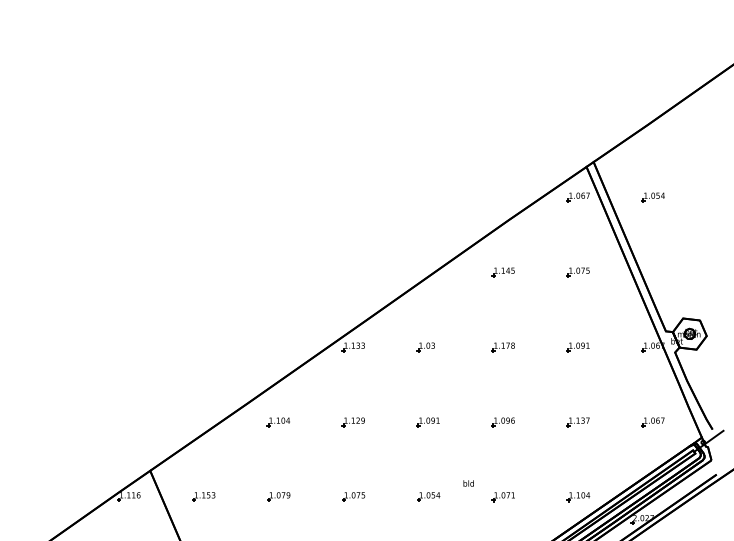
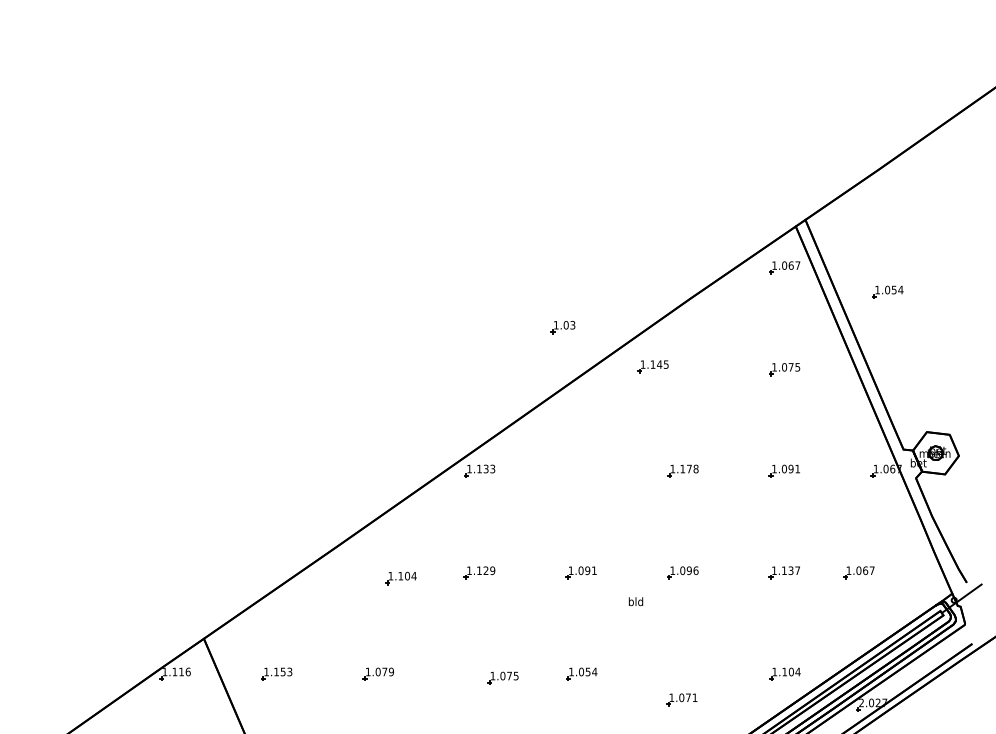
part: (652, 197) -> (886, 292), moved
part: (502, 272) -> (651, 367), moved
part: (425, 347) -> (562, 327), moved
part: (277, 422) -> (399, 578), moved
part: (652, 422) -> (858, 573), moved
text: (468, 483) -> (635, 601), moved
part: (353, 496) -> (502, 677), moved
part: (502, 497) -> (680, 700), moved

